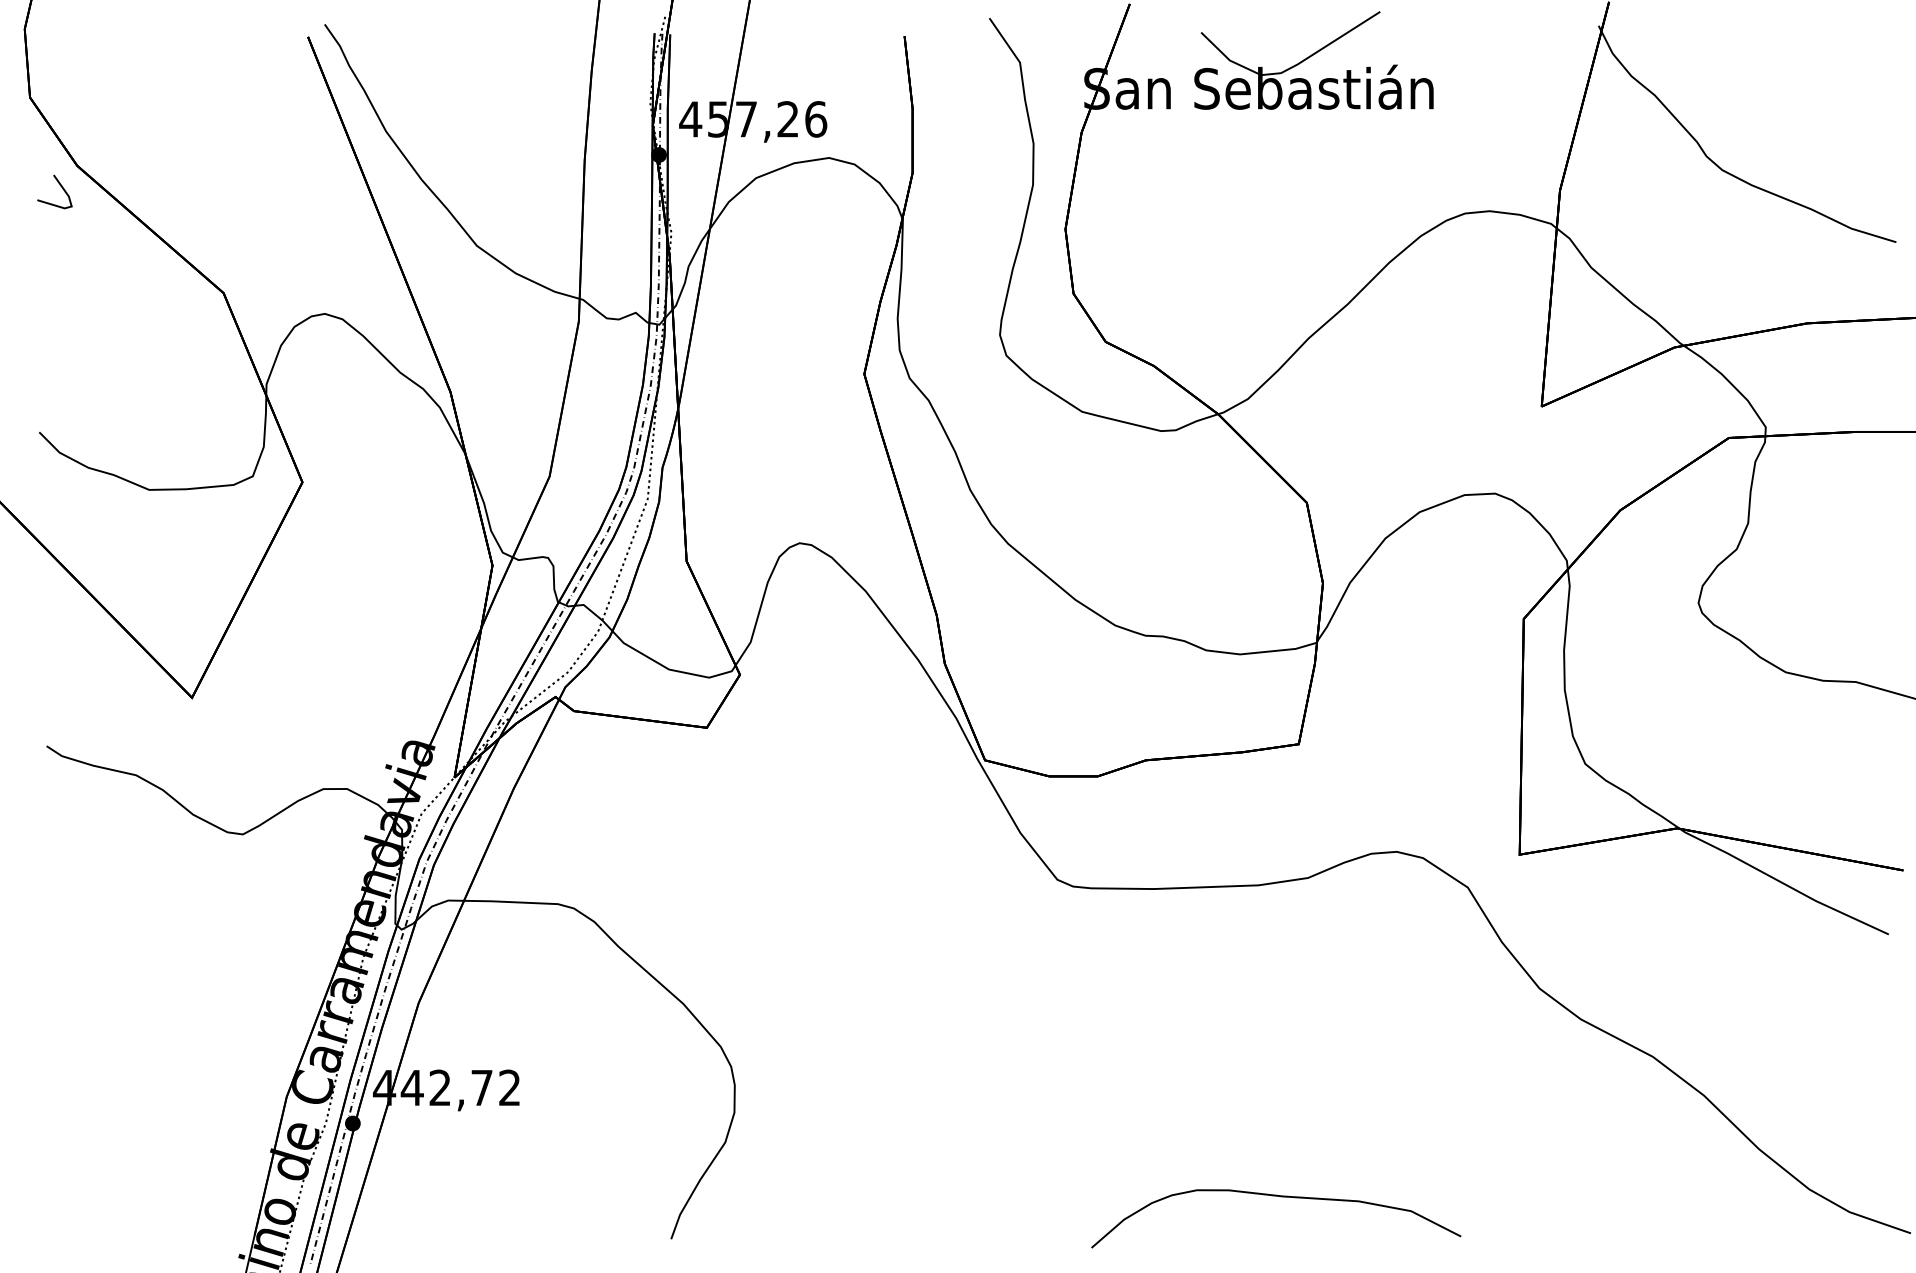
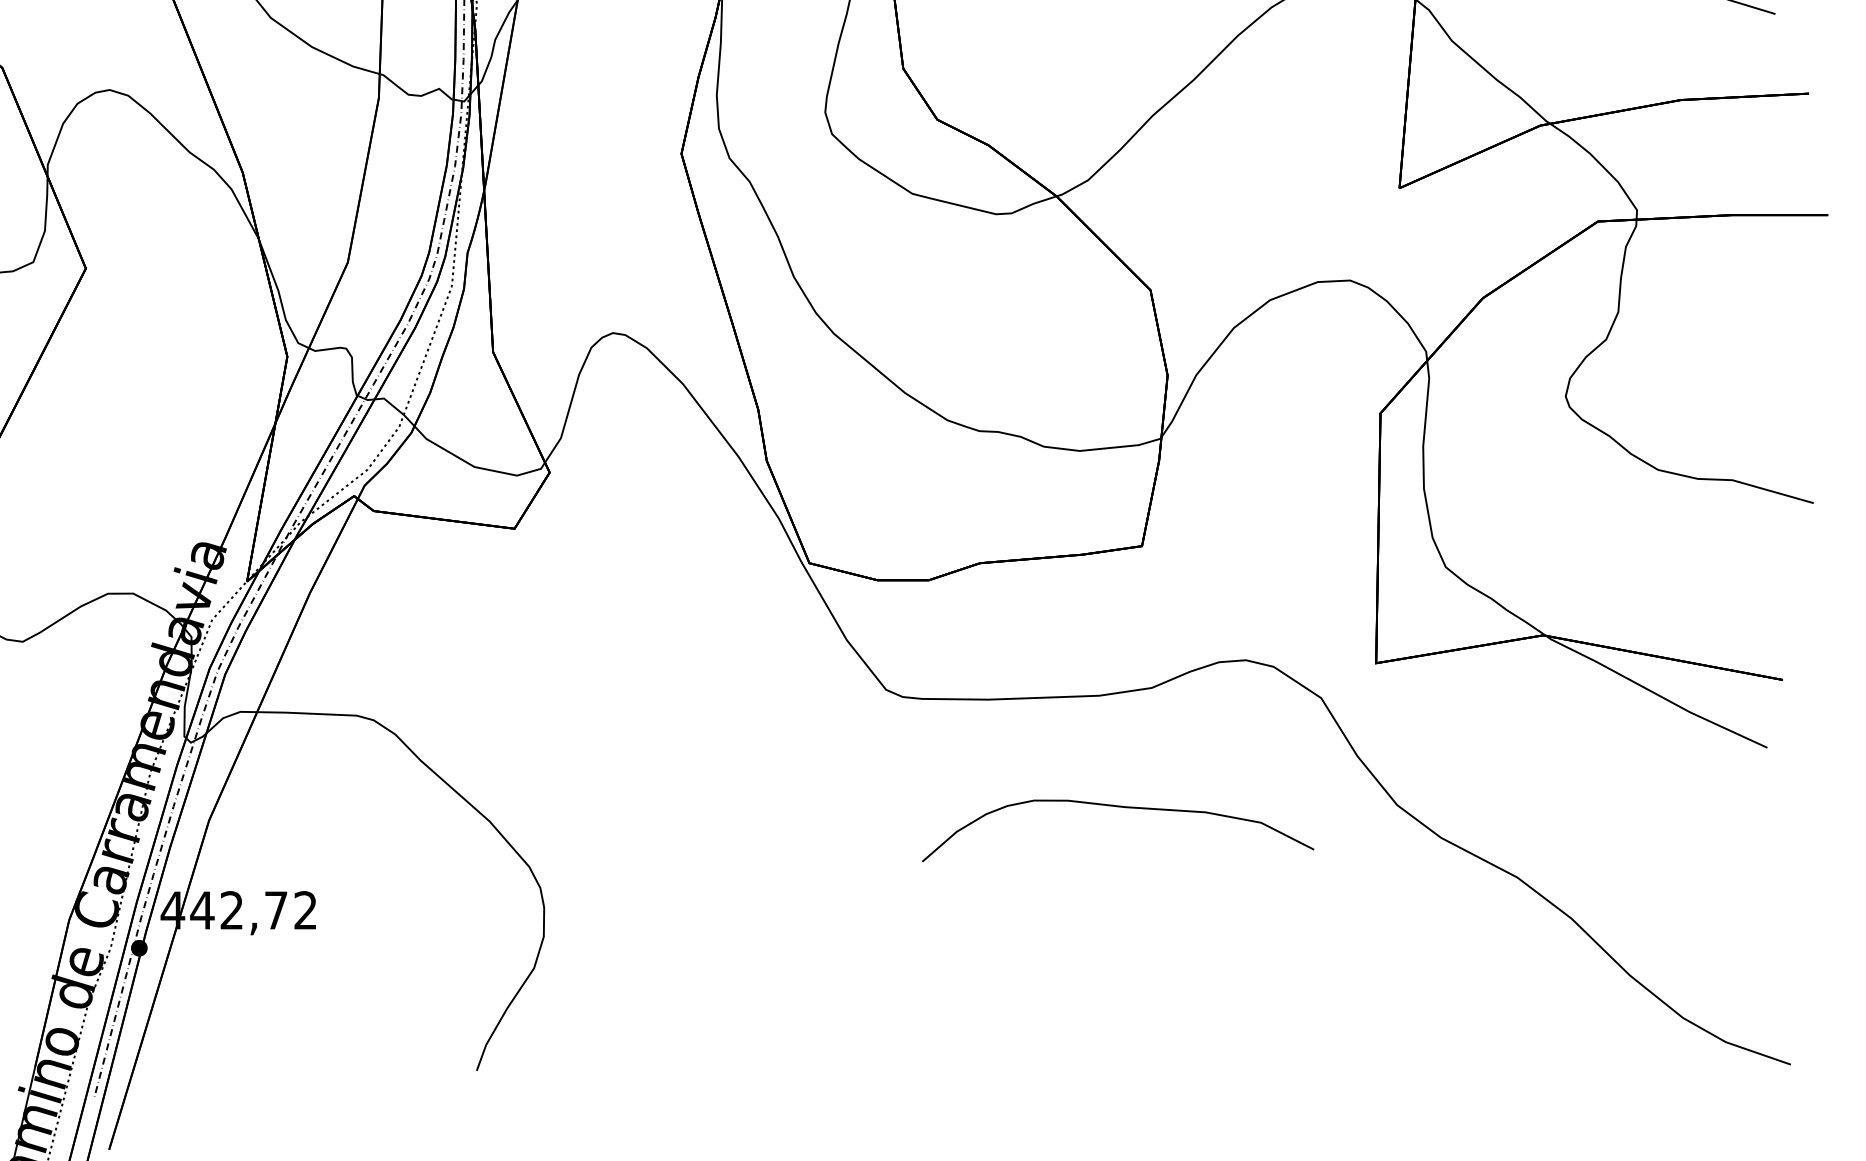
curve: (1280, 1197) -> (1122, 808), moved

